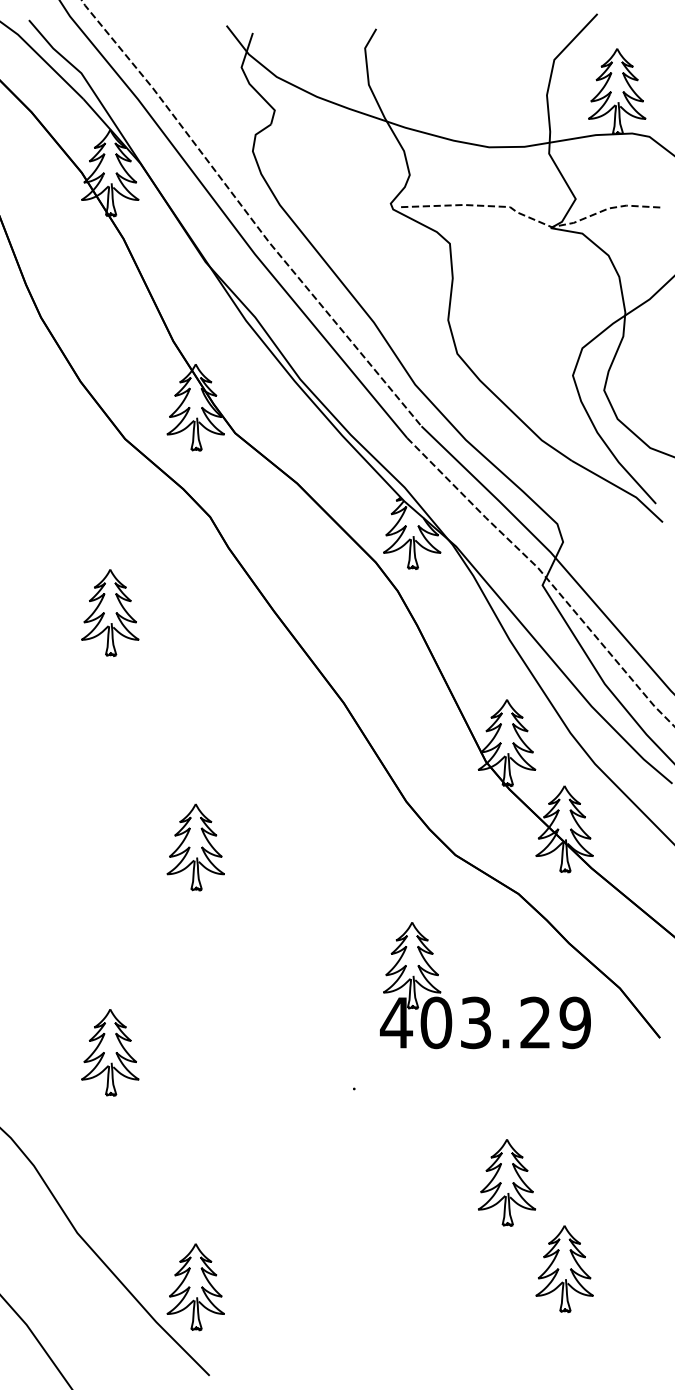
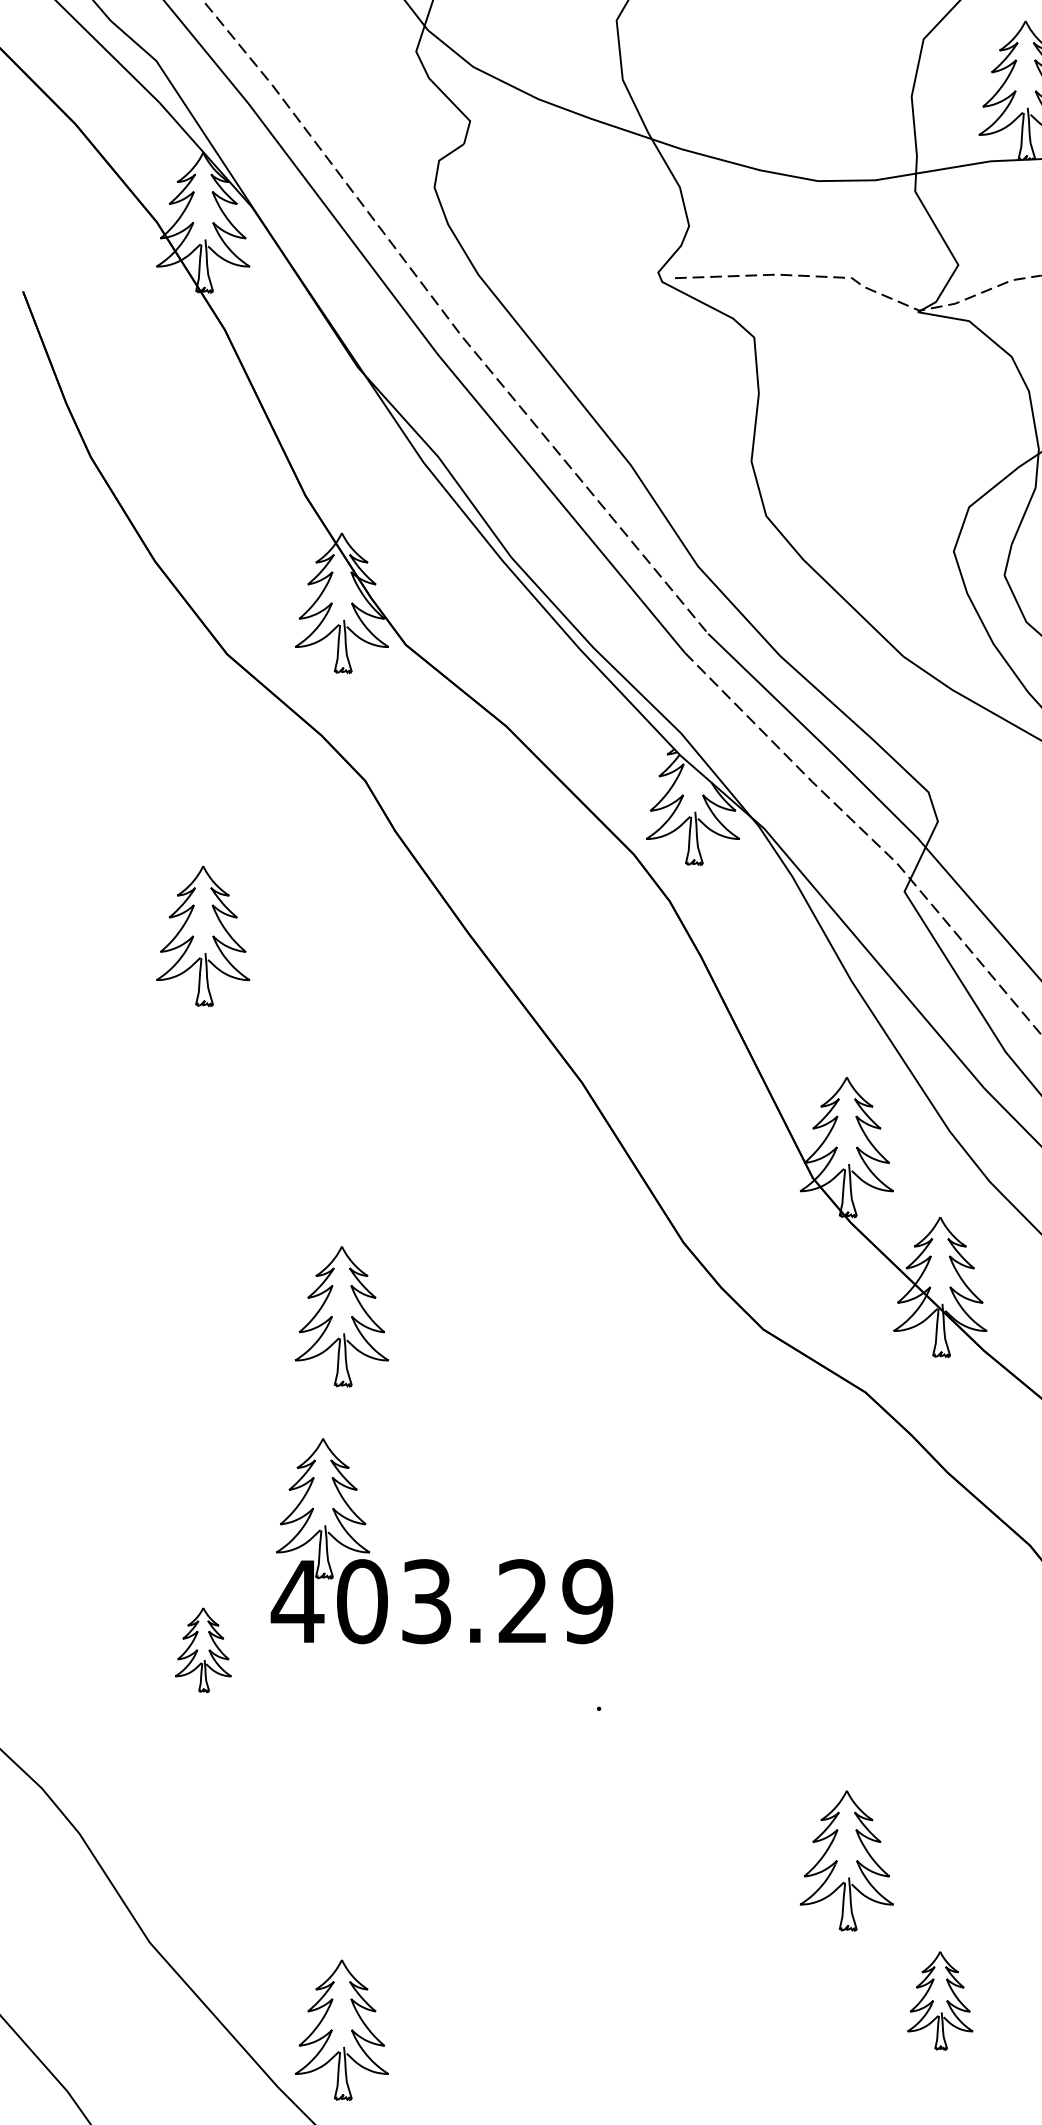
part: (481, 997) -> (435, 1560), moved
part: (110, 1052) -> (203, 1649), size x0.6
part: (564, 1268) -> (940, 2000), size x0.7

